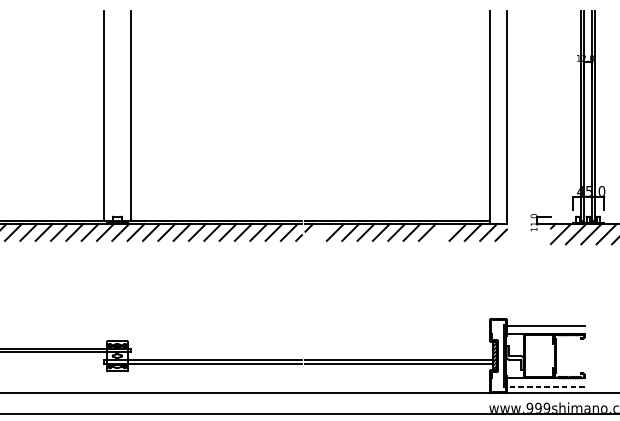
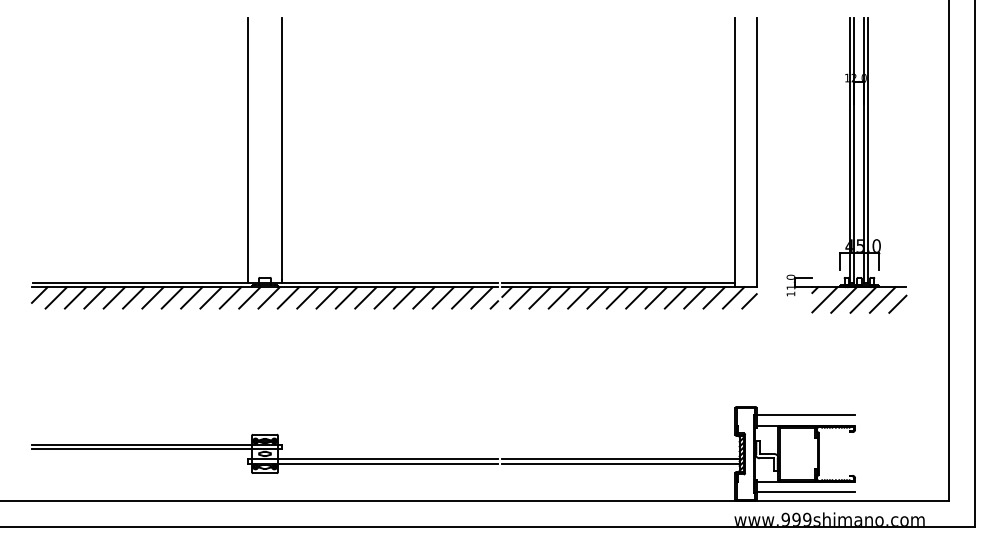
line: (319, 232) -> (520, 297), added
line: (442, 232) -> (675, 297), added
line: (545, 386) -> (805, 492), dashed -> solid

